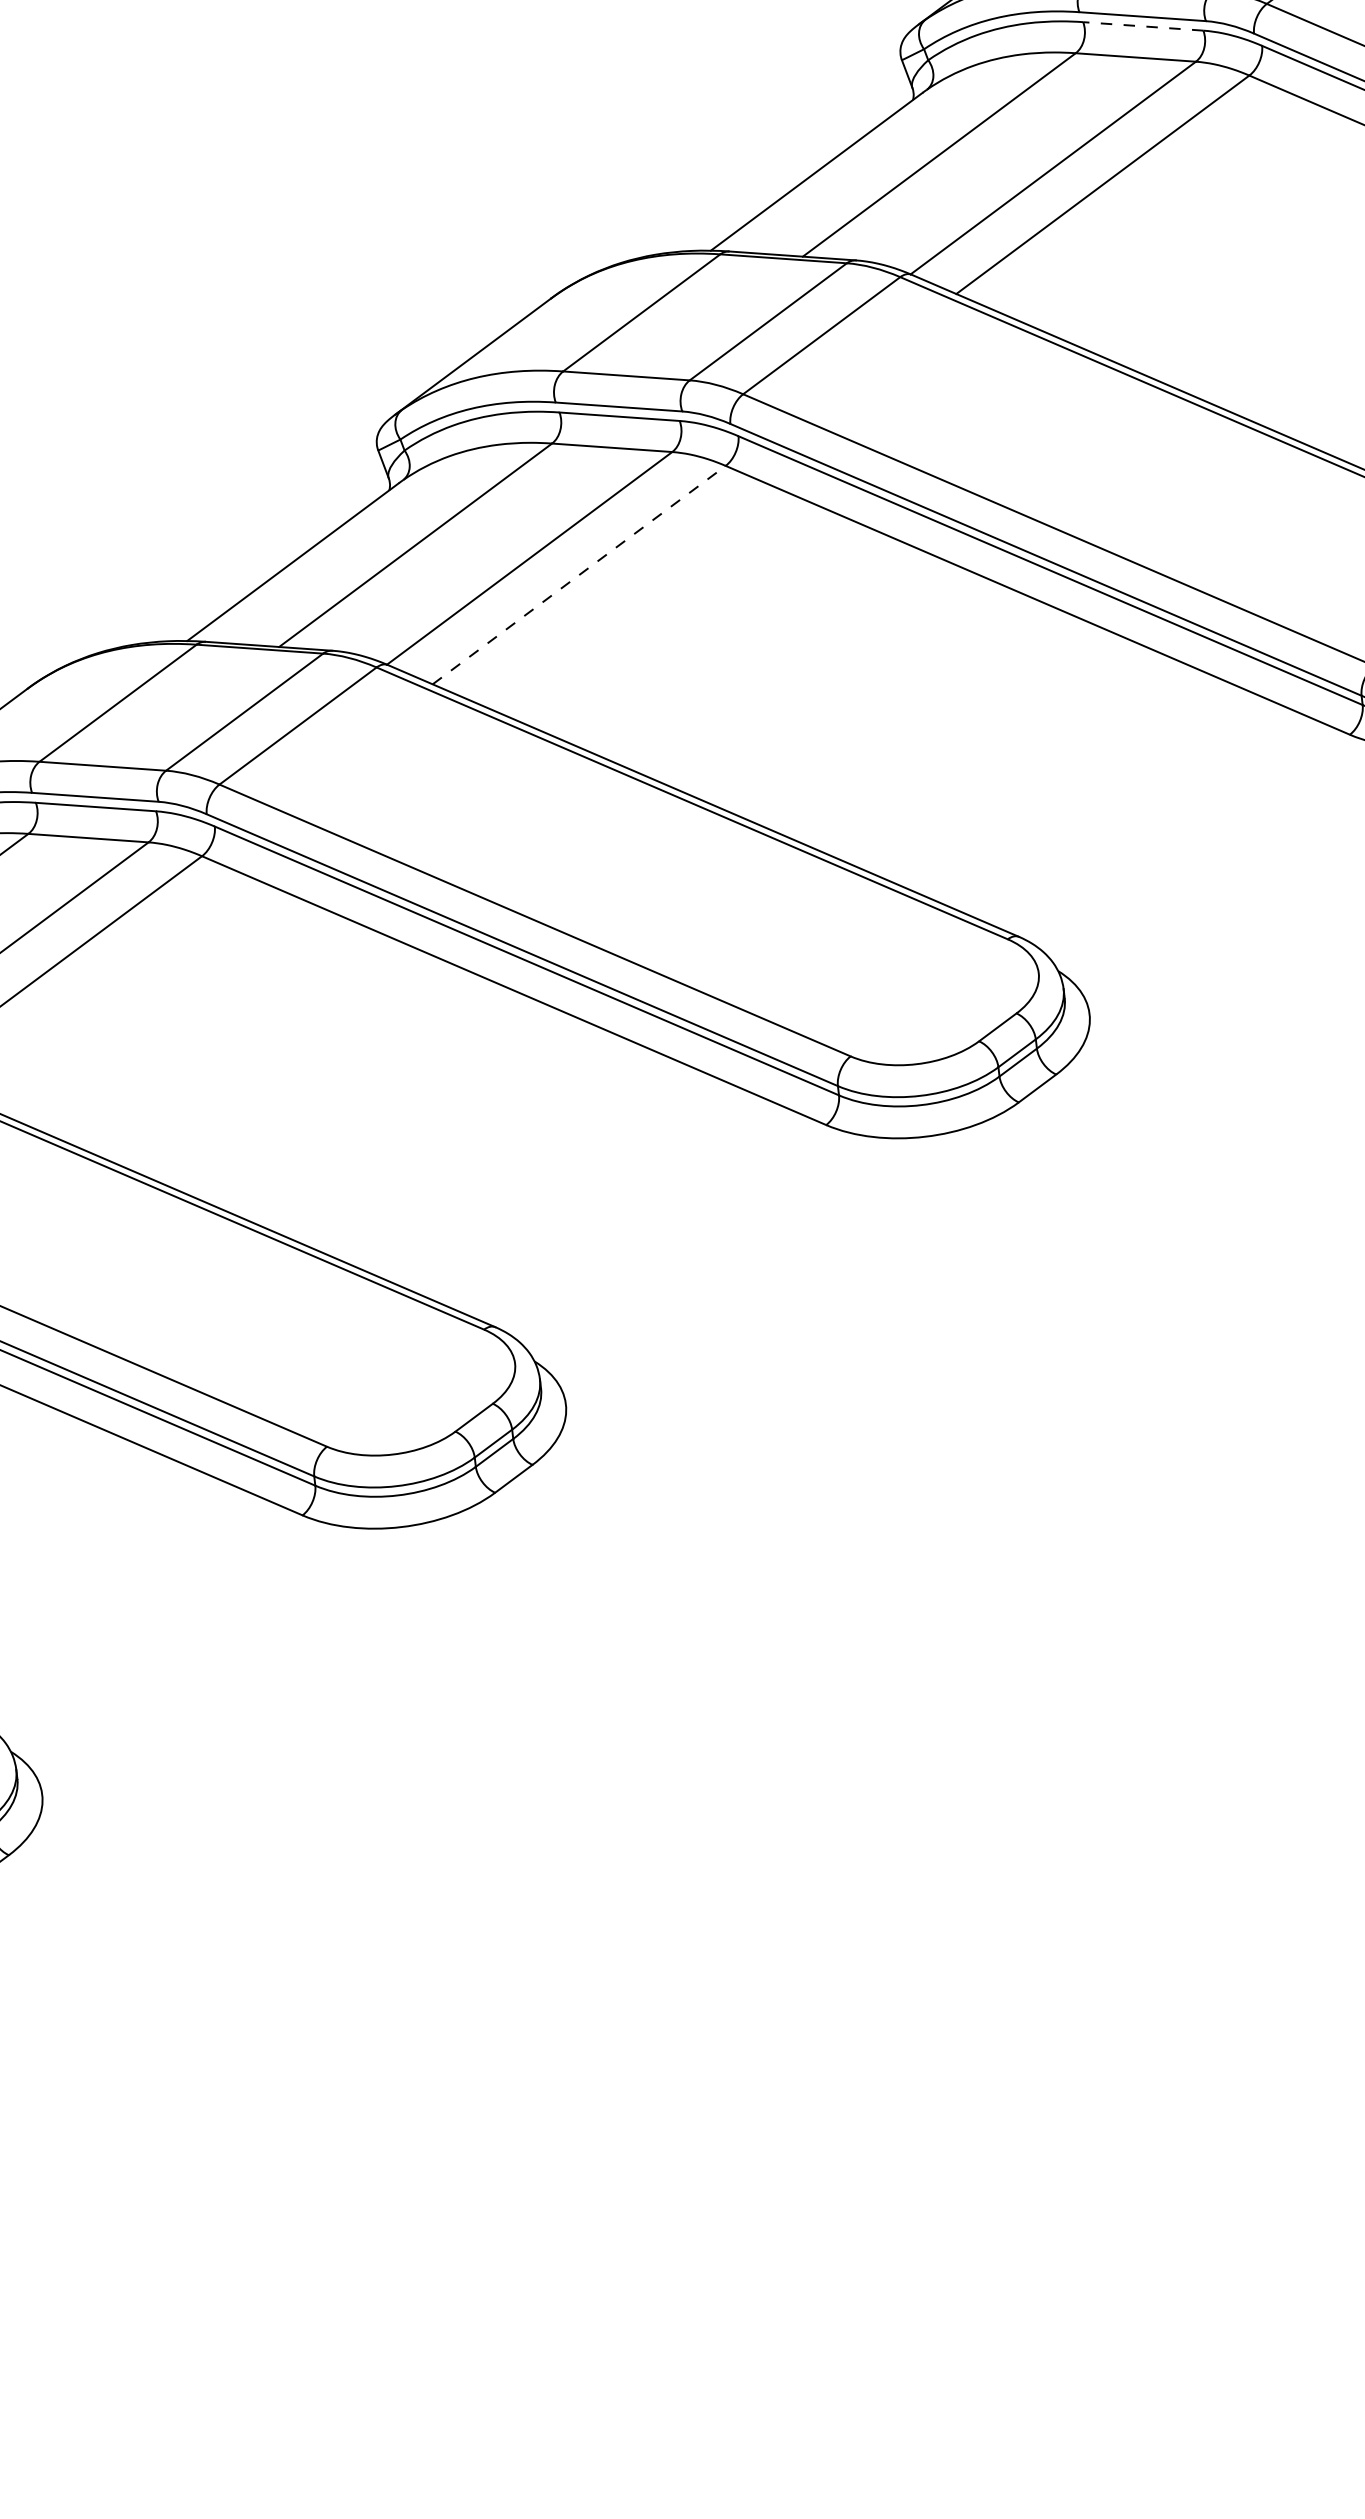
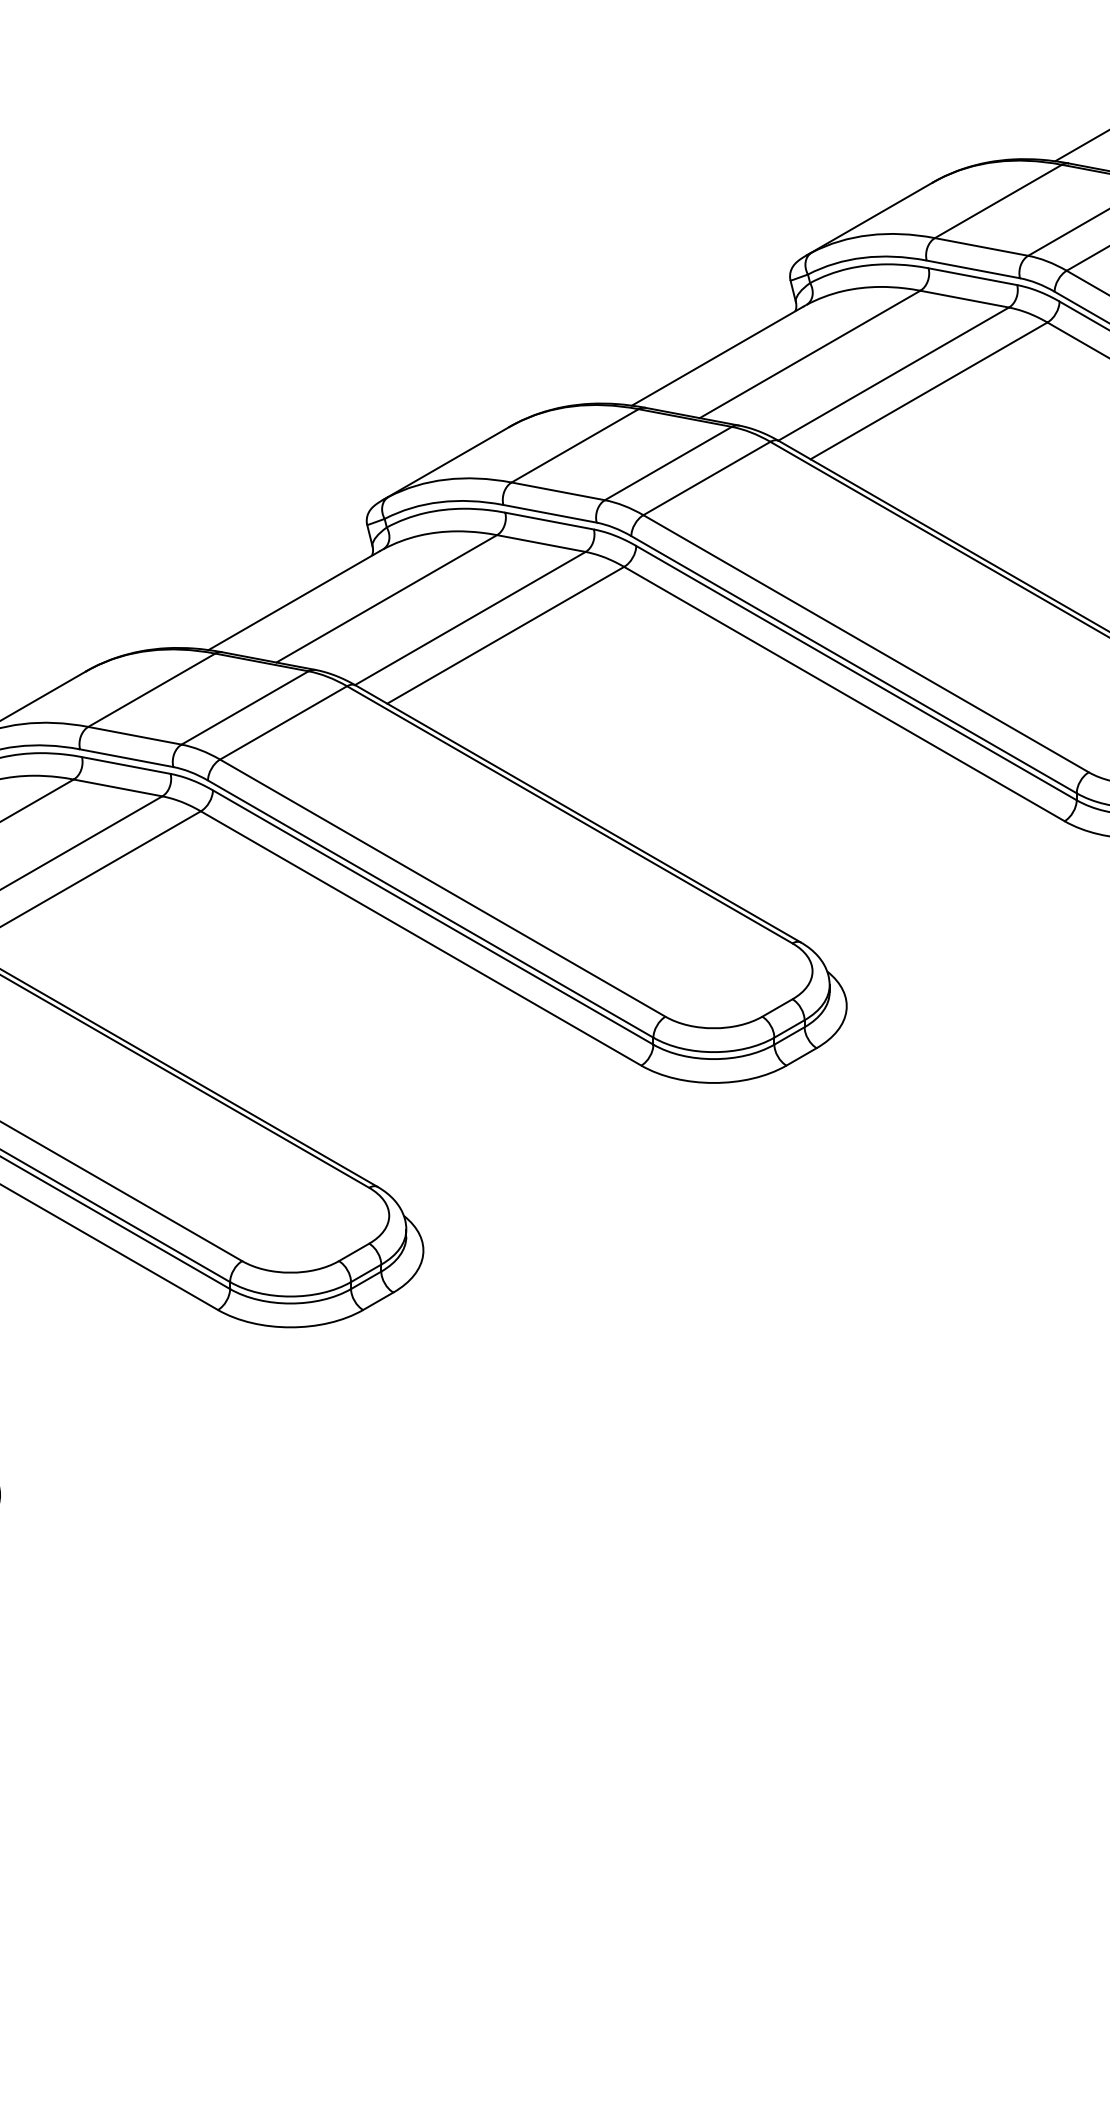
line: (1142, 26) -> (972, 276), dashed -> solid
line: (578, 575) -> (505, 635), dashed -> solid

